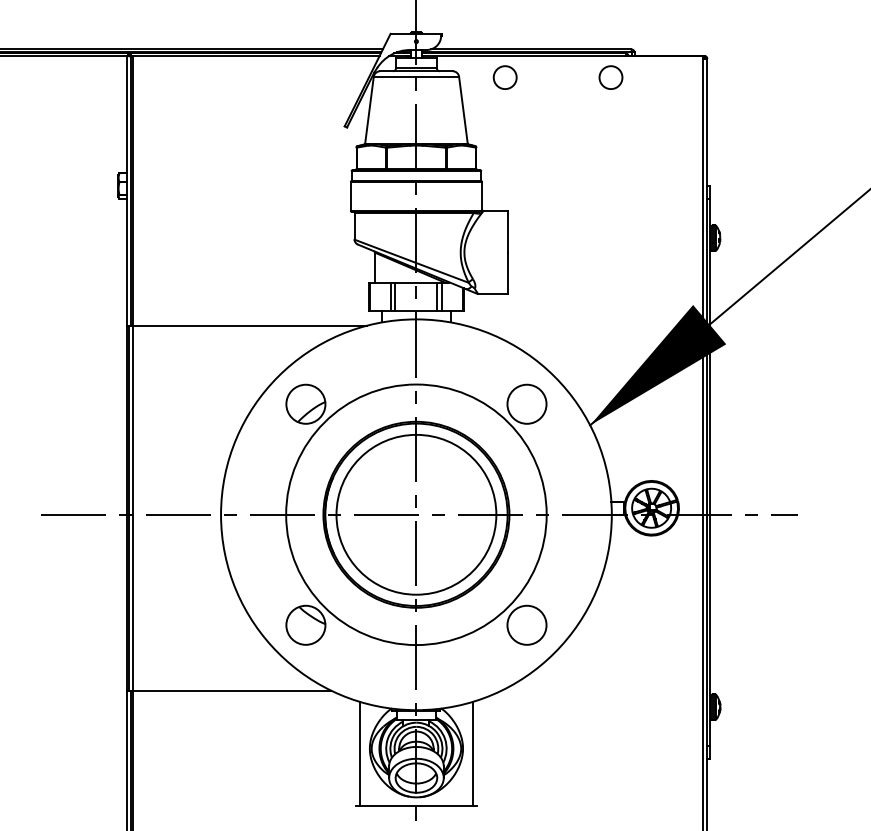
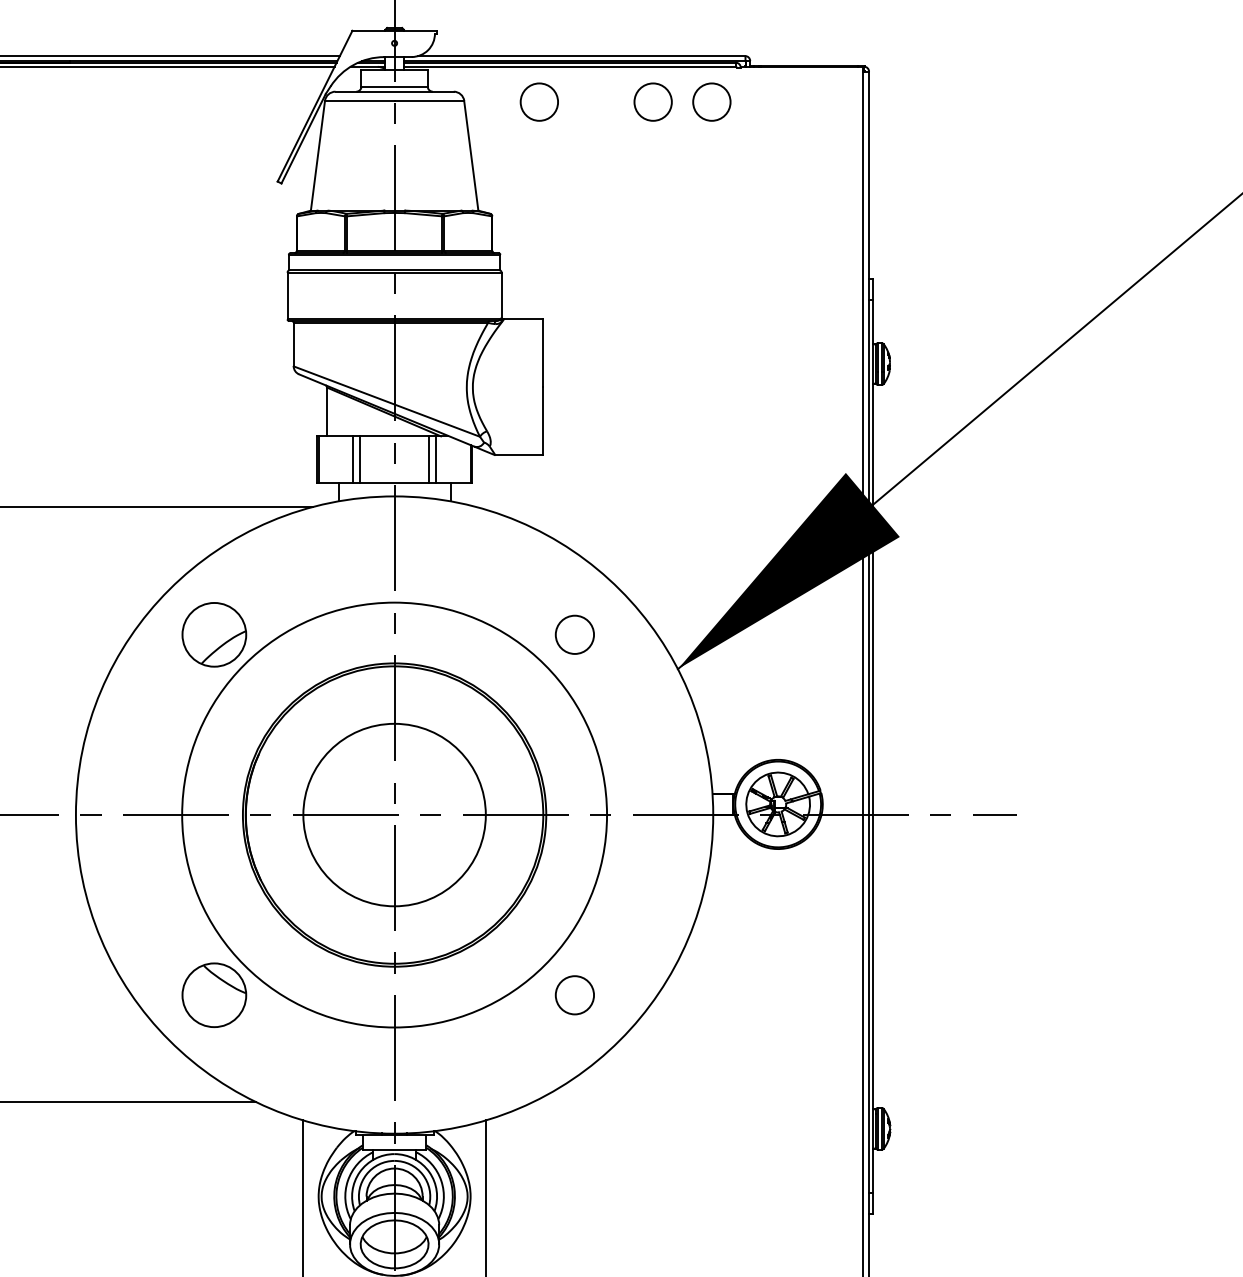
circle: (574, 77) -> (652, 101), added
circle: (526, 403) -> (574, 633), size x0.6
circle: (416, 514) -> (394, 814), size x0.7
circle: (526, 624) -> (574, 993), size x0.6

